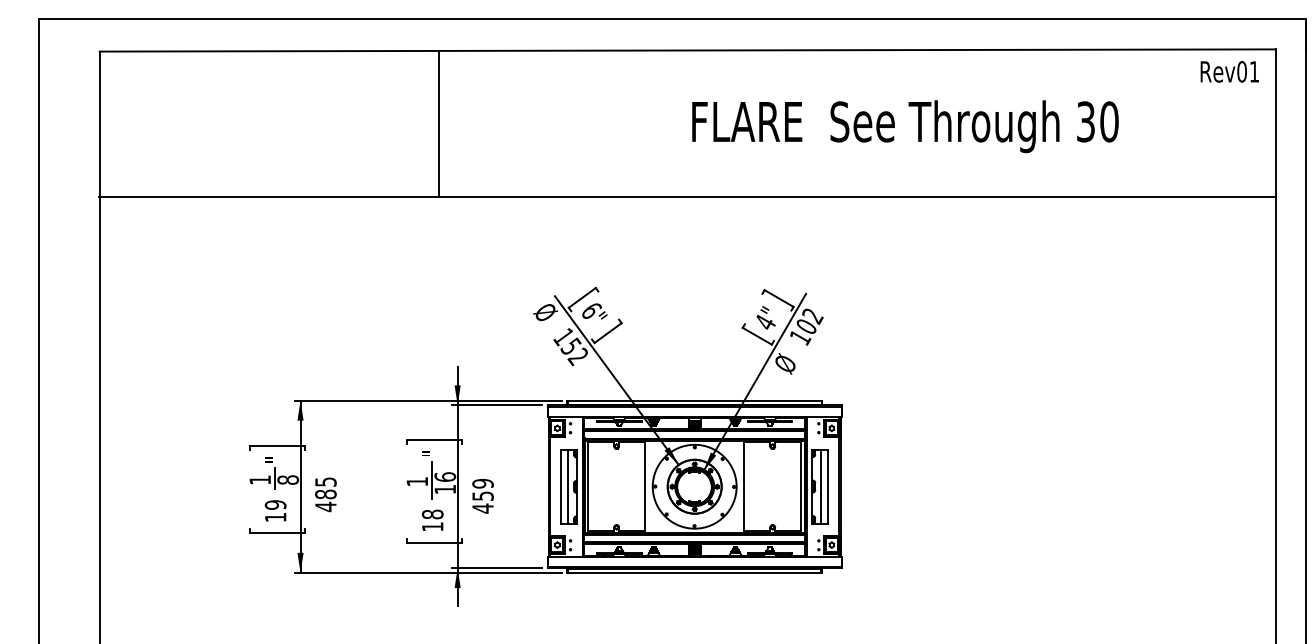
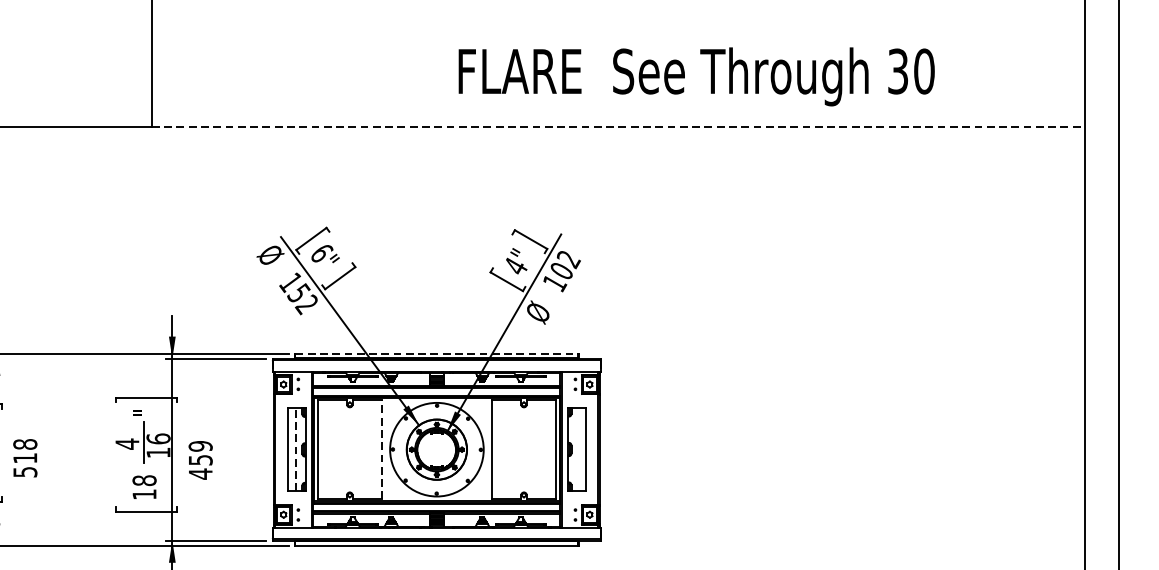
text: (905, 126) -> (696, 76), moved
line: (857, 197) -> (618, 126), solid -> dashed
line: (694, 400) -> (436, 353), solid -> dashed
text: (416, 481) -> (126, 443), 1 -> 4
line: (568, 486) -> (296, 449), solid -> dashed
line: (645, 486) -> (382, 449), solid -> dashed
line: (820, 486) -> (577, 449), removed
text: (325, 494) -> (24, 458), 485 -> 518

